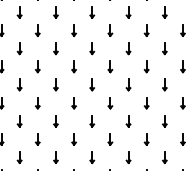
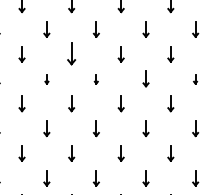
part: (55, 48) -> (71, 54), size x1.4
part: (37, 66) -> (46, 78), size x0.6
part: (73, 66) -> (95, 78), size x0.6
part: (146, 66) -> (195, 78), size x0.6

